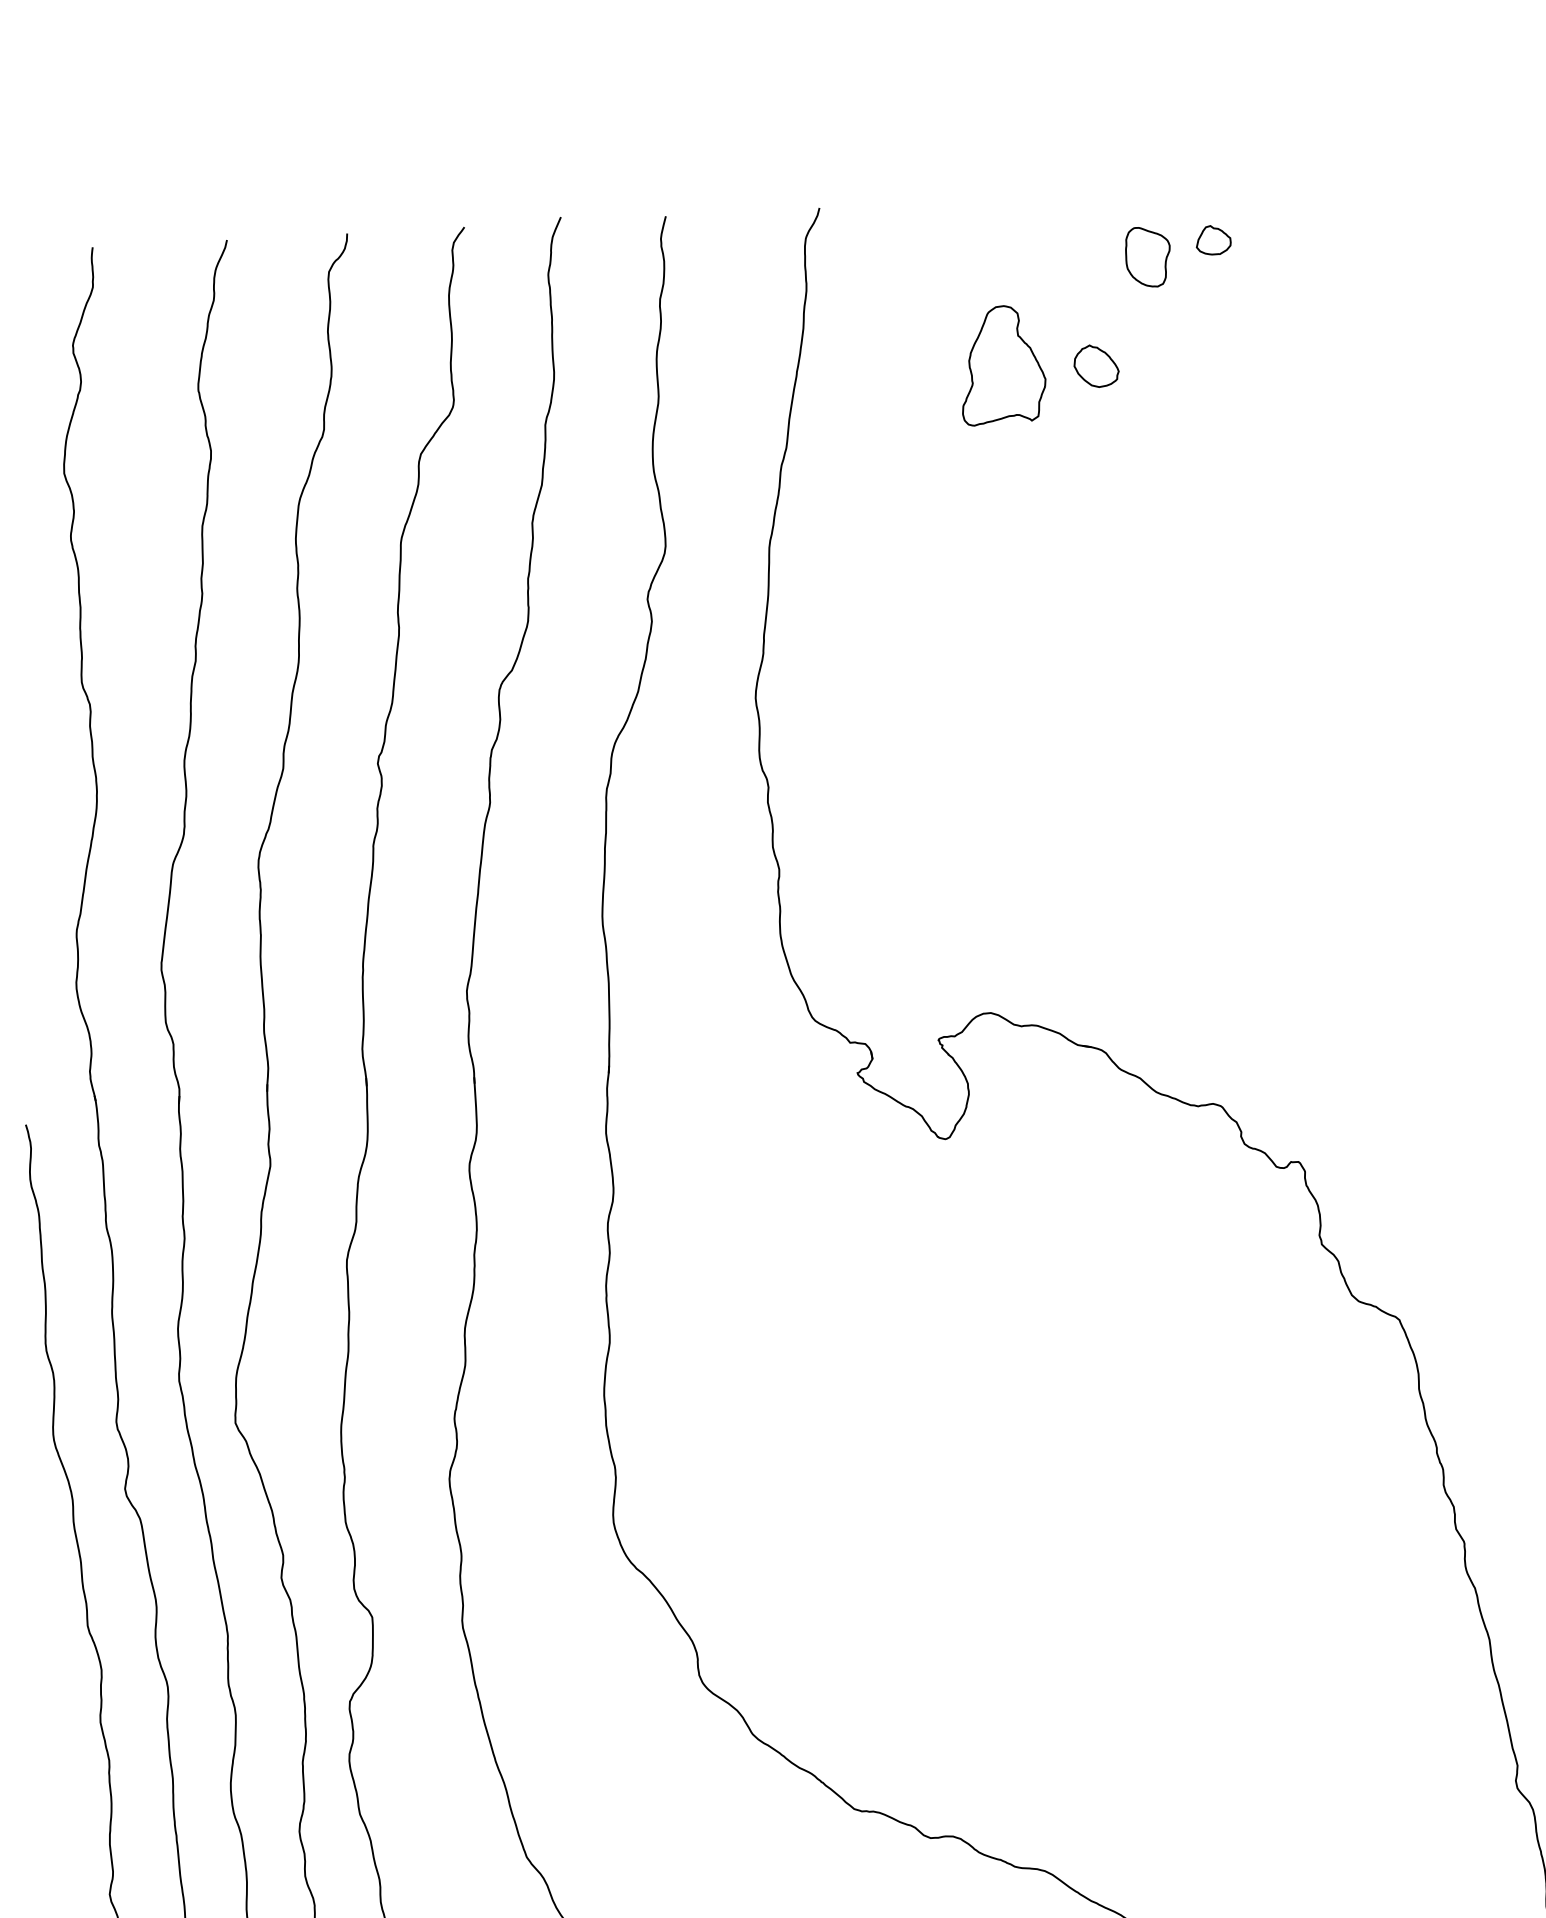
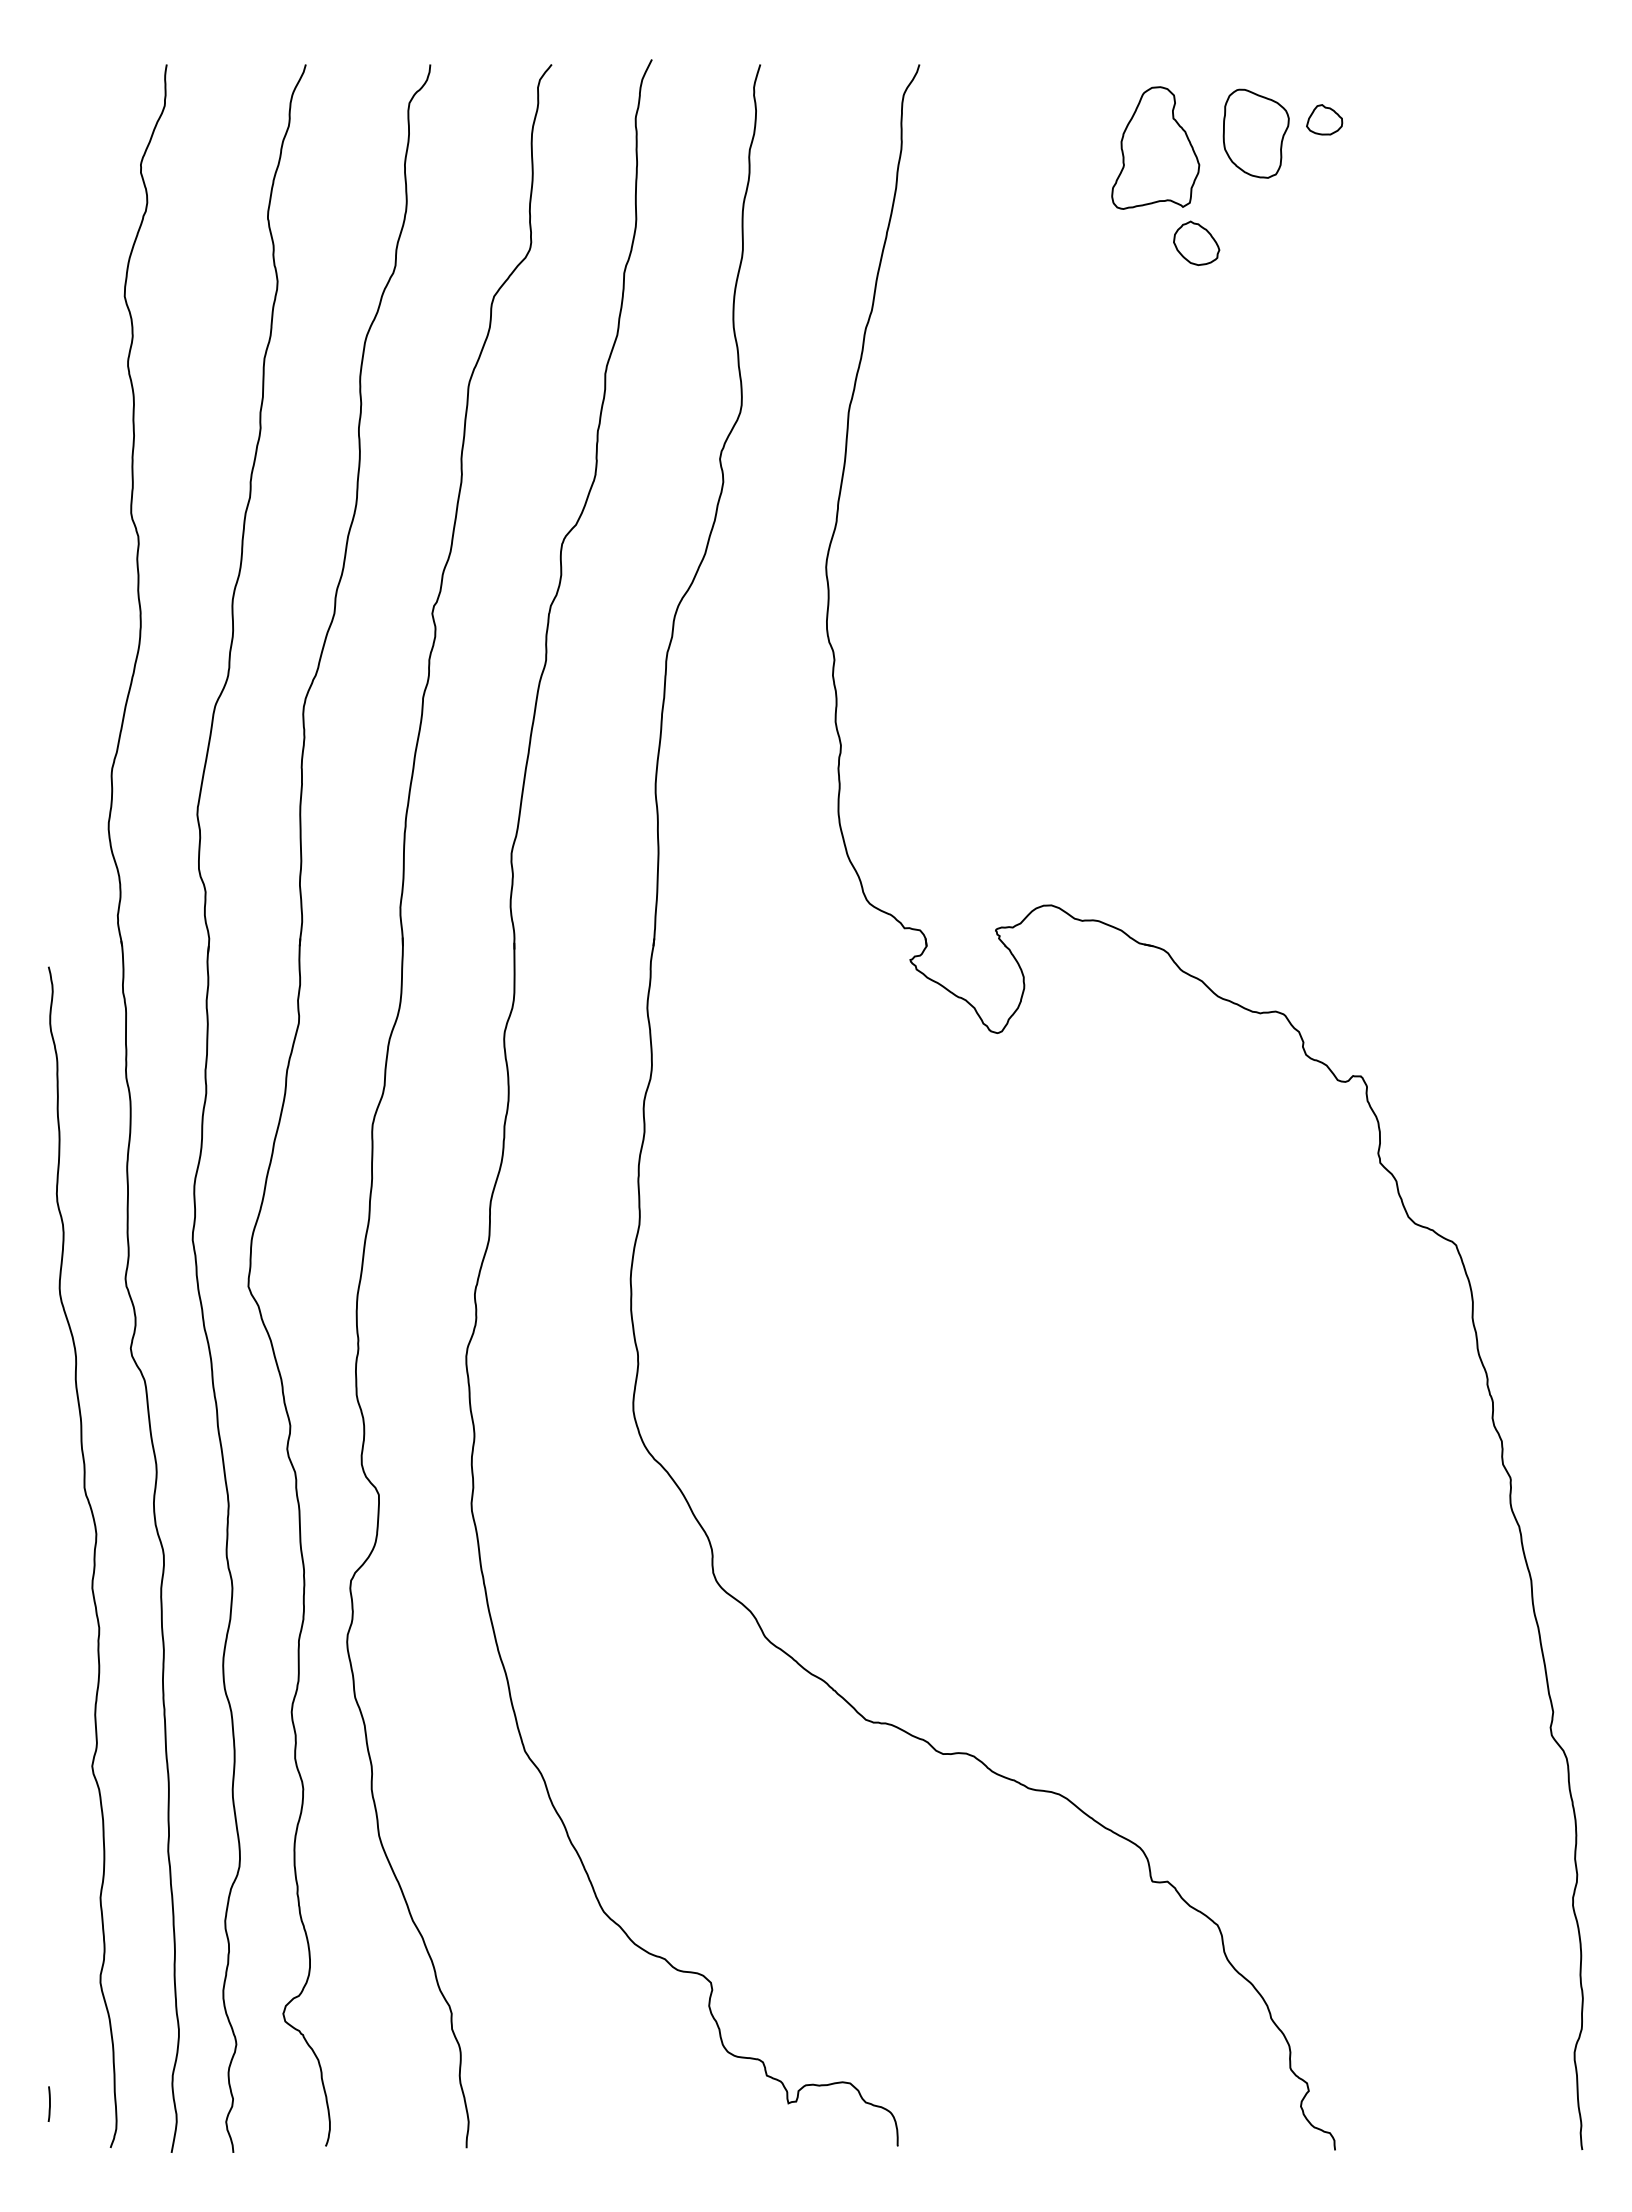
part: (1147, 257) -> (1255, 133), size x1.43
part: (1002, 364) -> (1155, 147), moved

